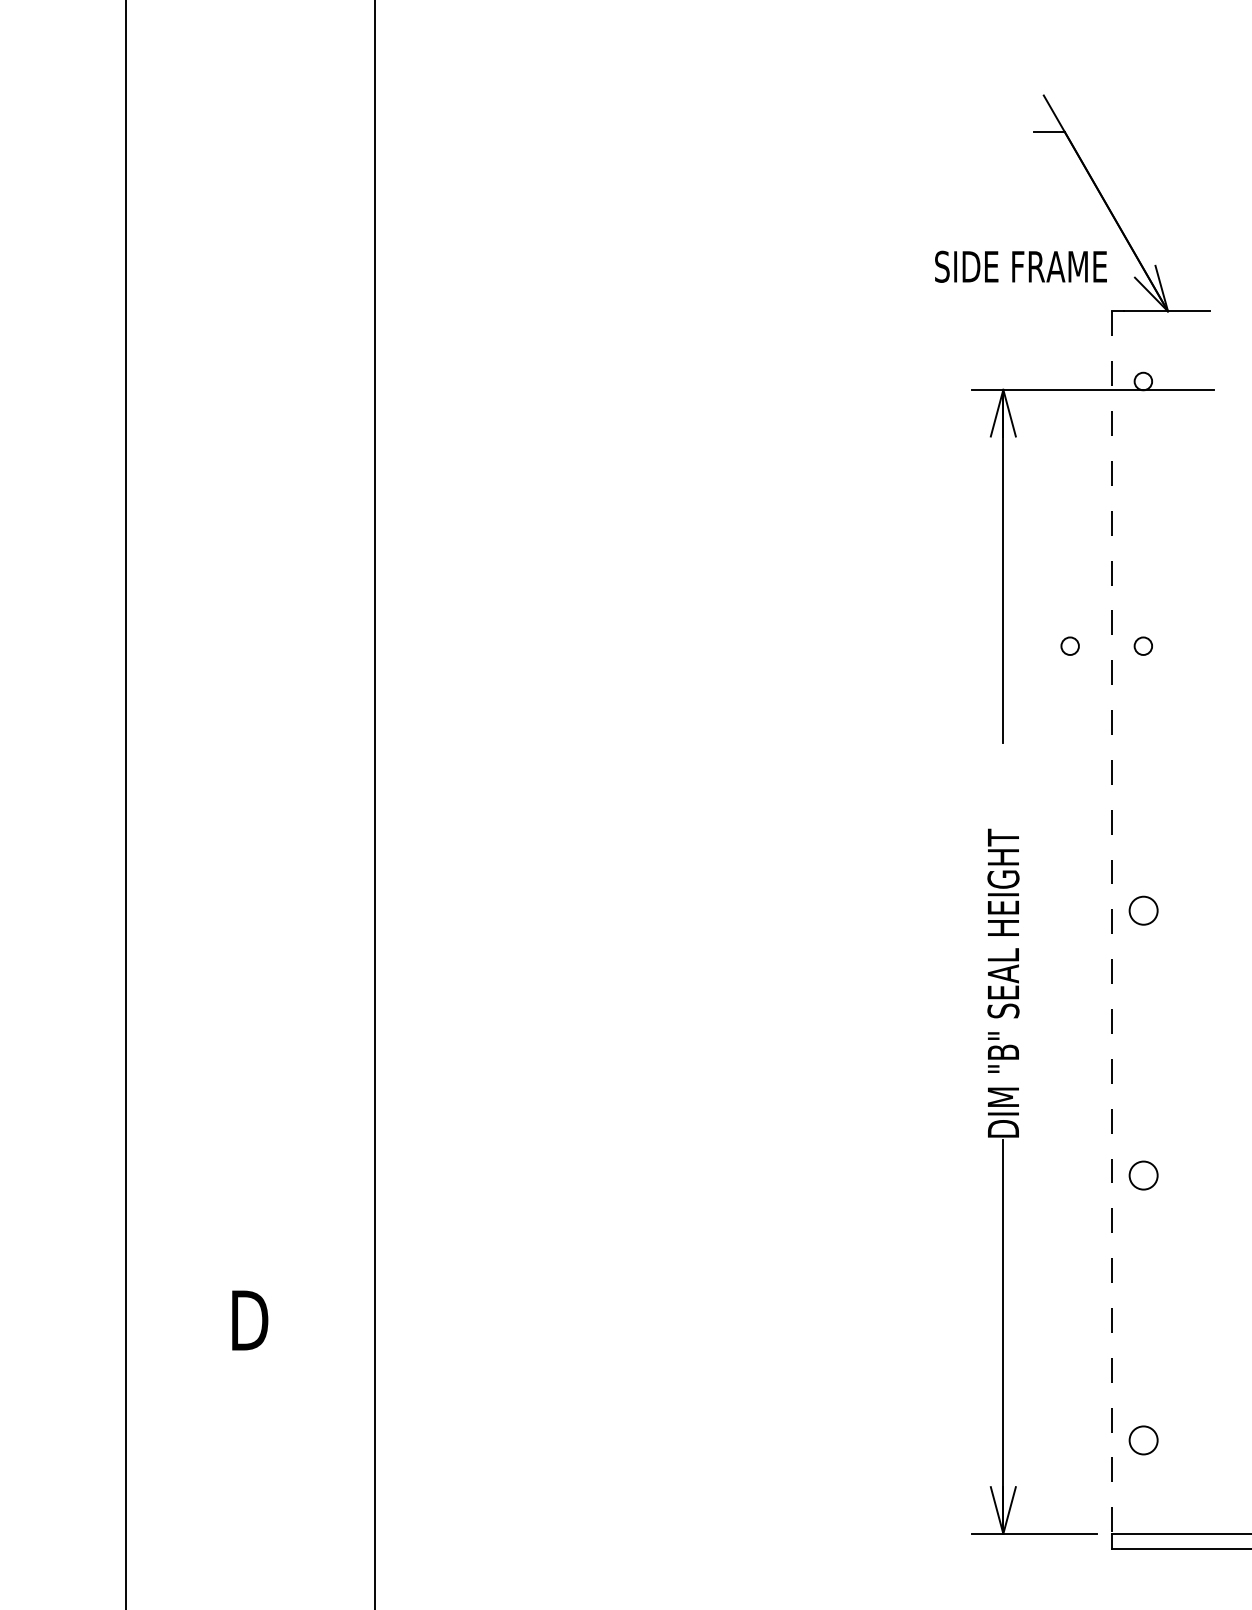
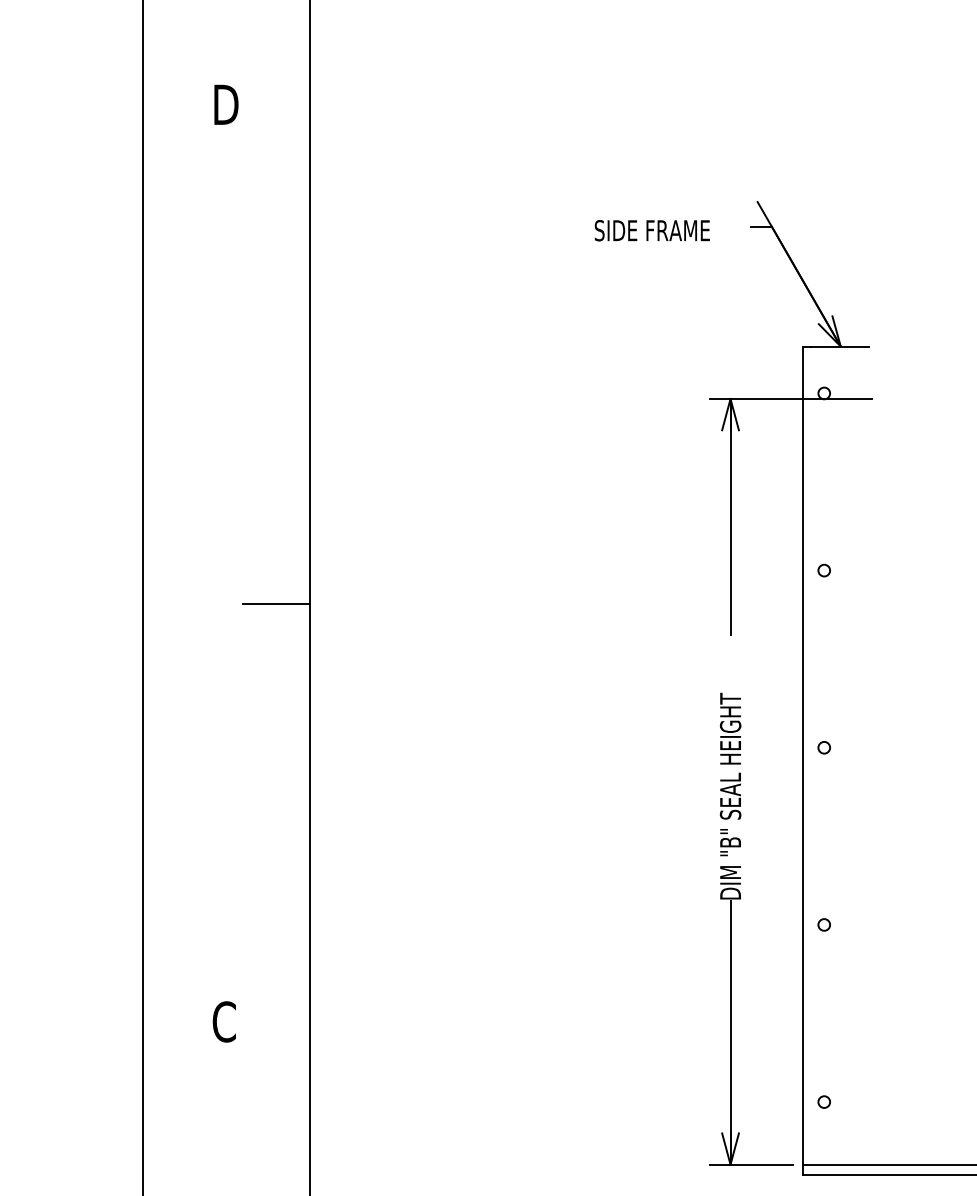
text: (1019, 266) -> (651, 230), moved
circle: (1069, 646) -> (774, 570), removed
line: (324, 695) -> (276, 603), added
circle: (1142, 910) -> (823, 747), size x0.62
line: (1112, 923) -> (803, 756), dashed -> solid
circle: (1142, 1174) -> (823, 924), size x0.62
text: (248, 1319) -> (225, 1021), D -> C
circle: (1142, 1439) -> (823, 1101), size x0.62

